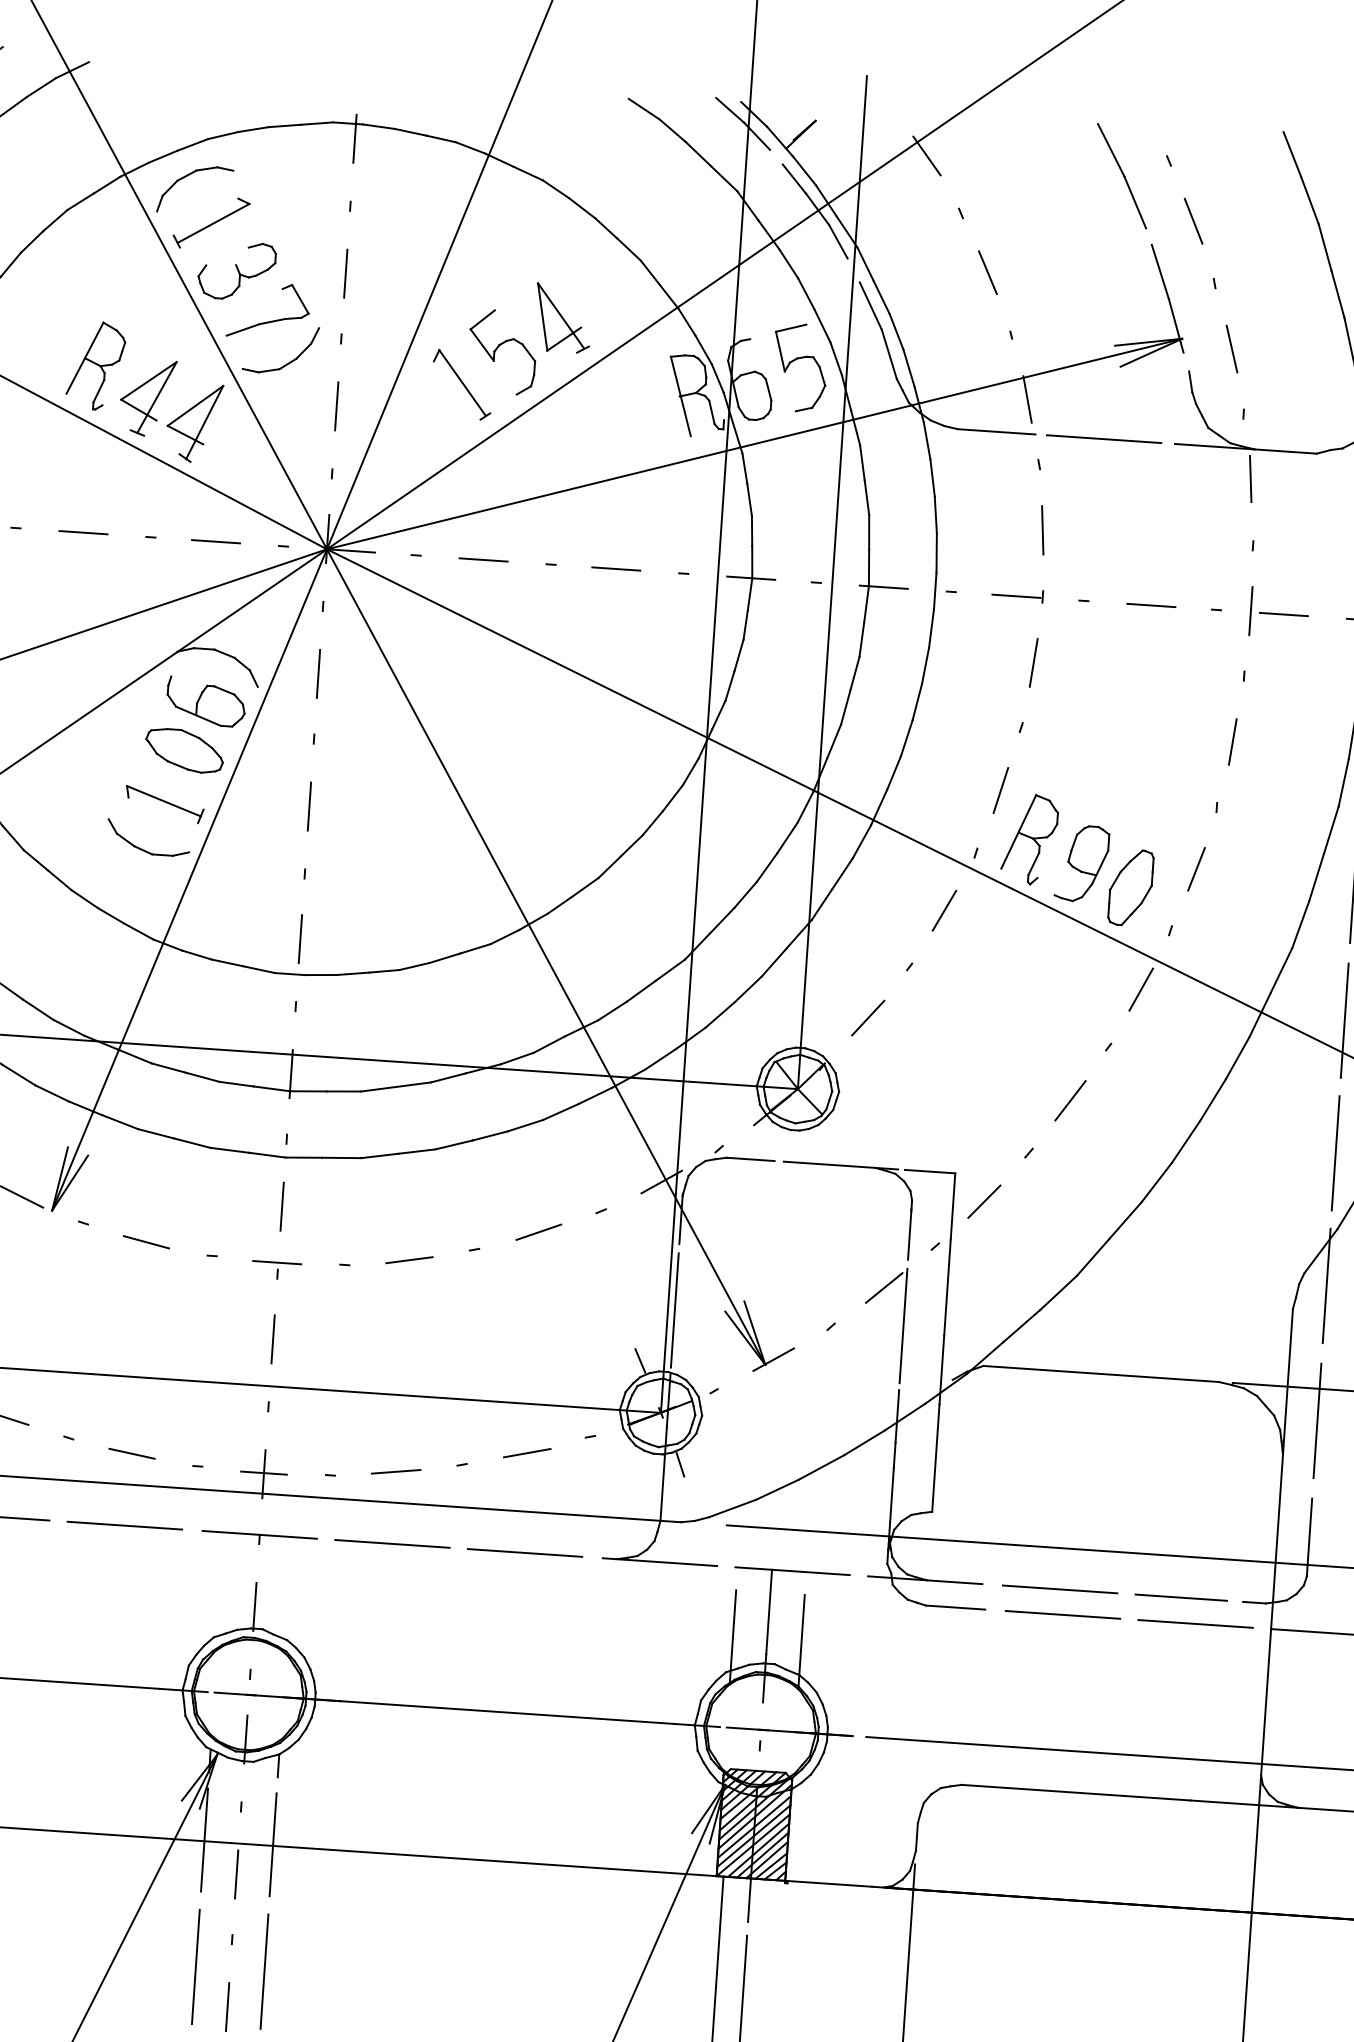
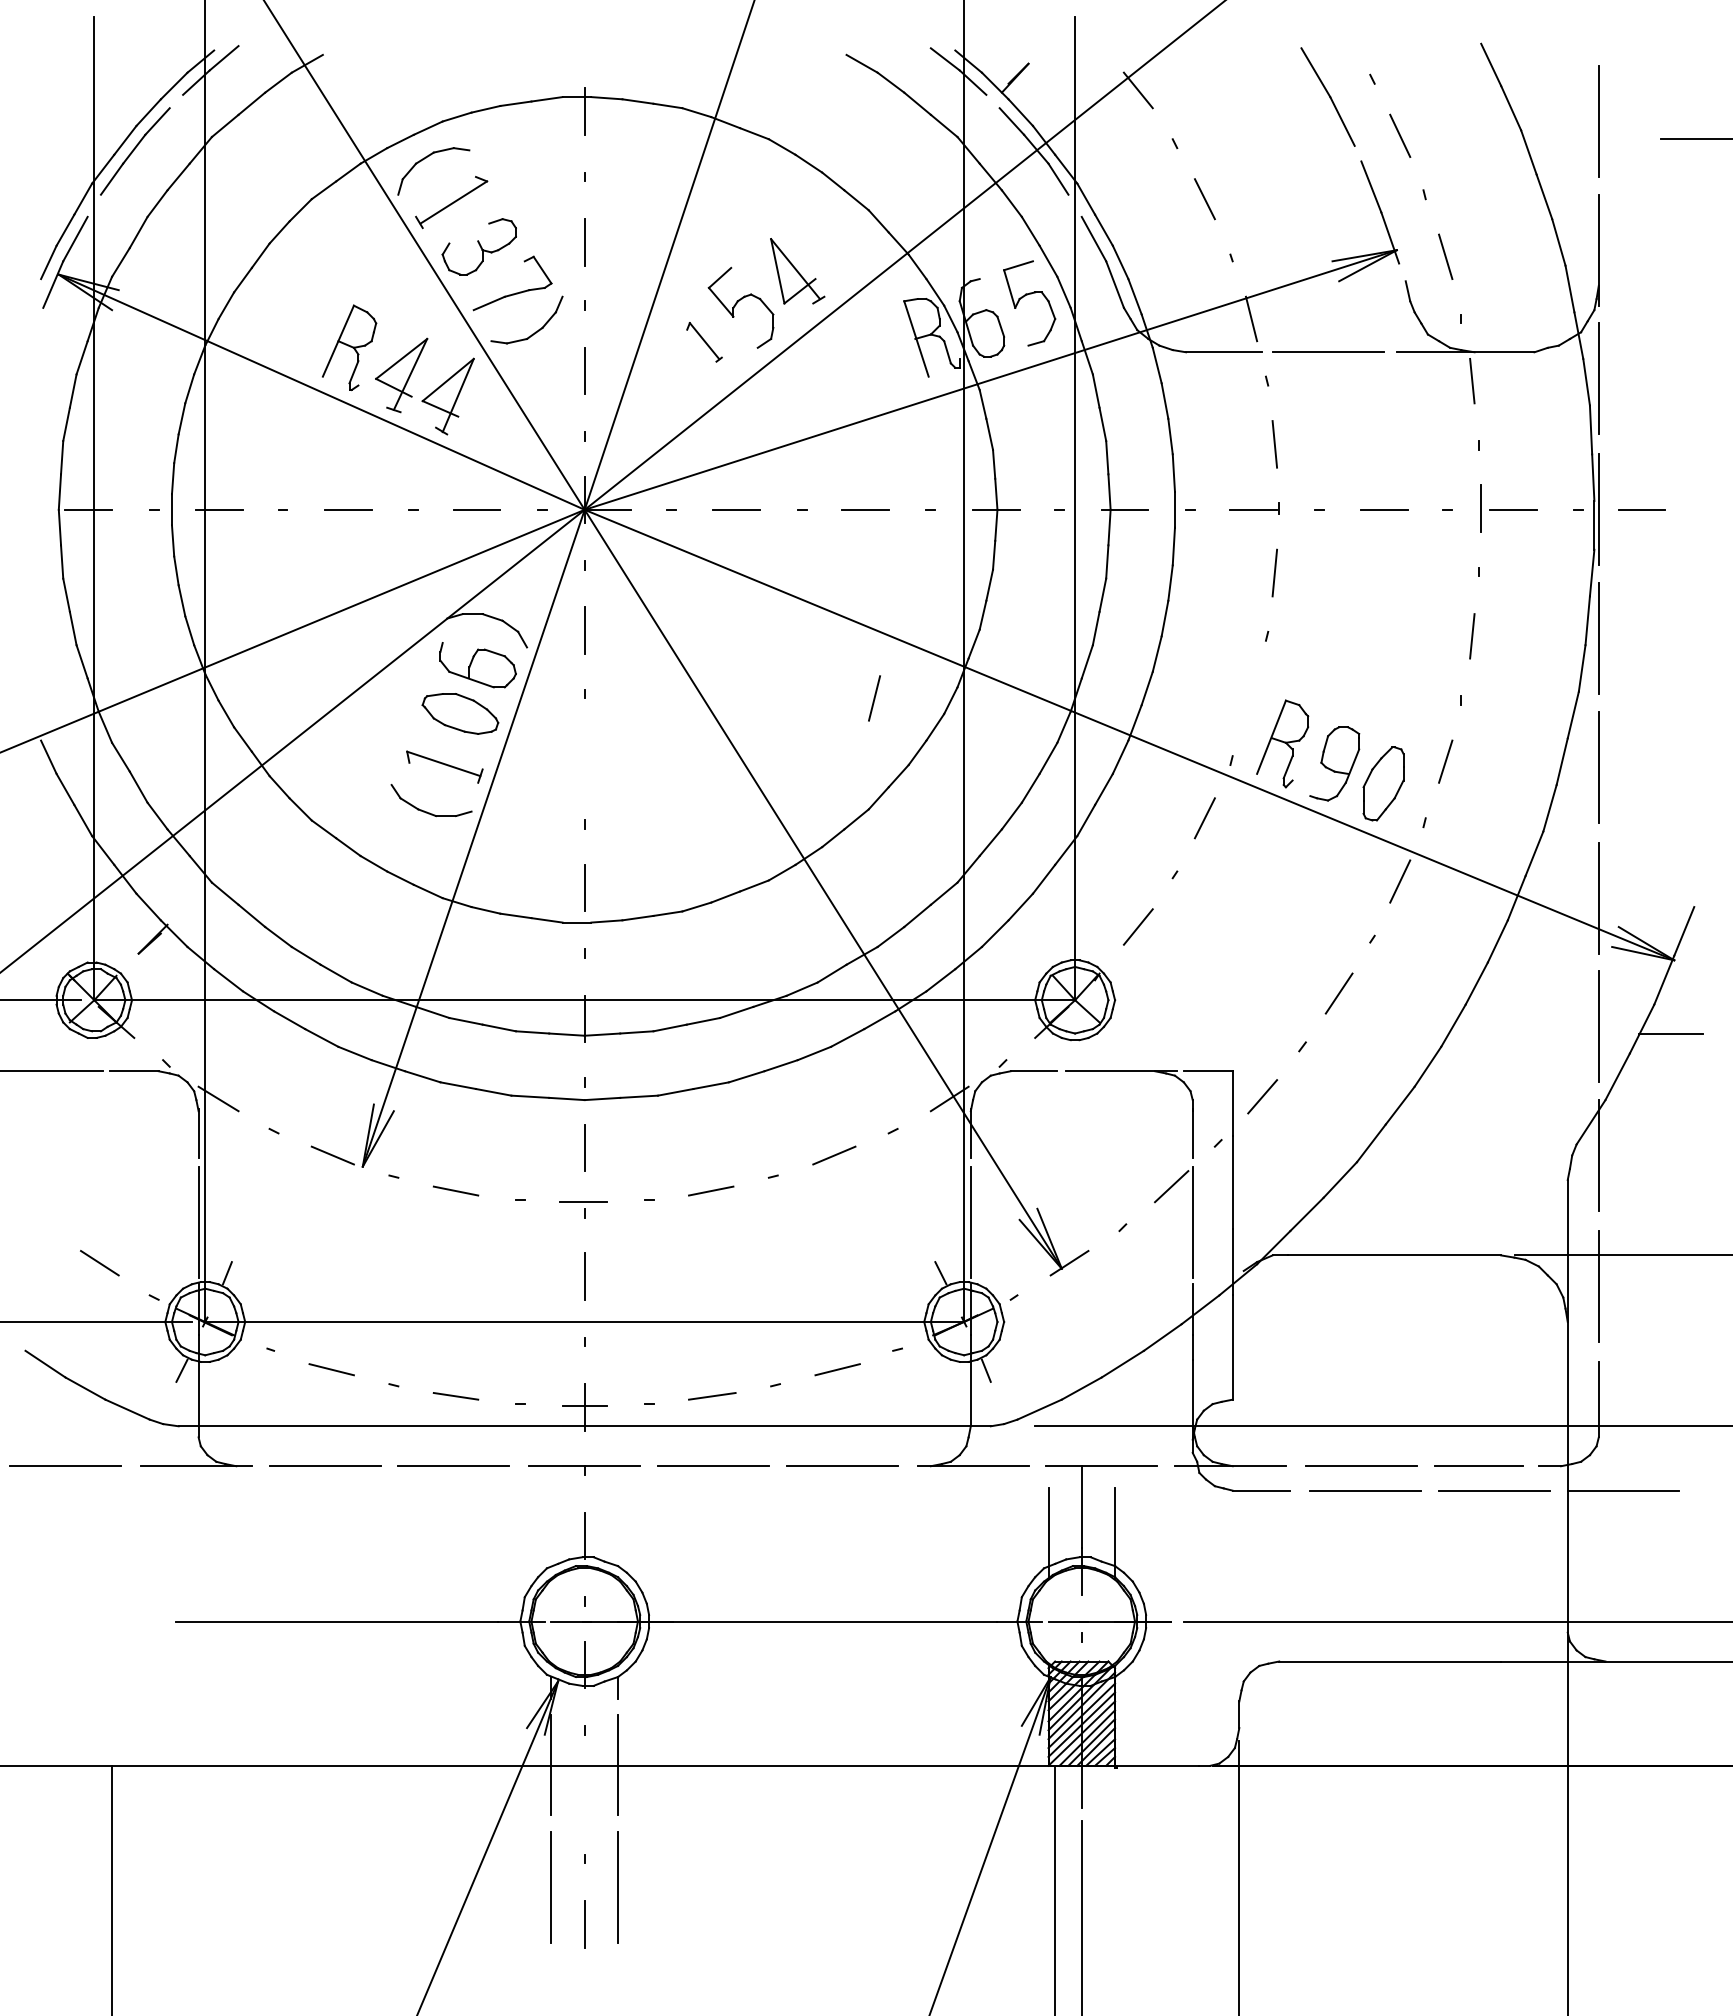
part: (462, 385) -> (704, 342), size x0.6
line: (1000, 790) -> (874, 698), moved
line: (309, 806) -> (584, 759), removed
line: (236, 1874) -> (584, 1795), removed

